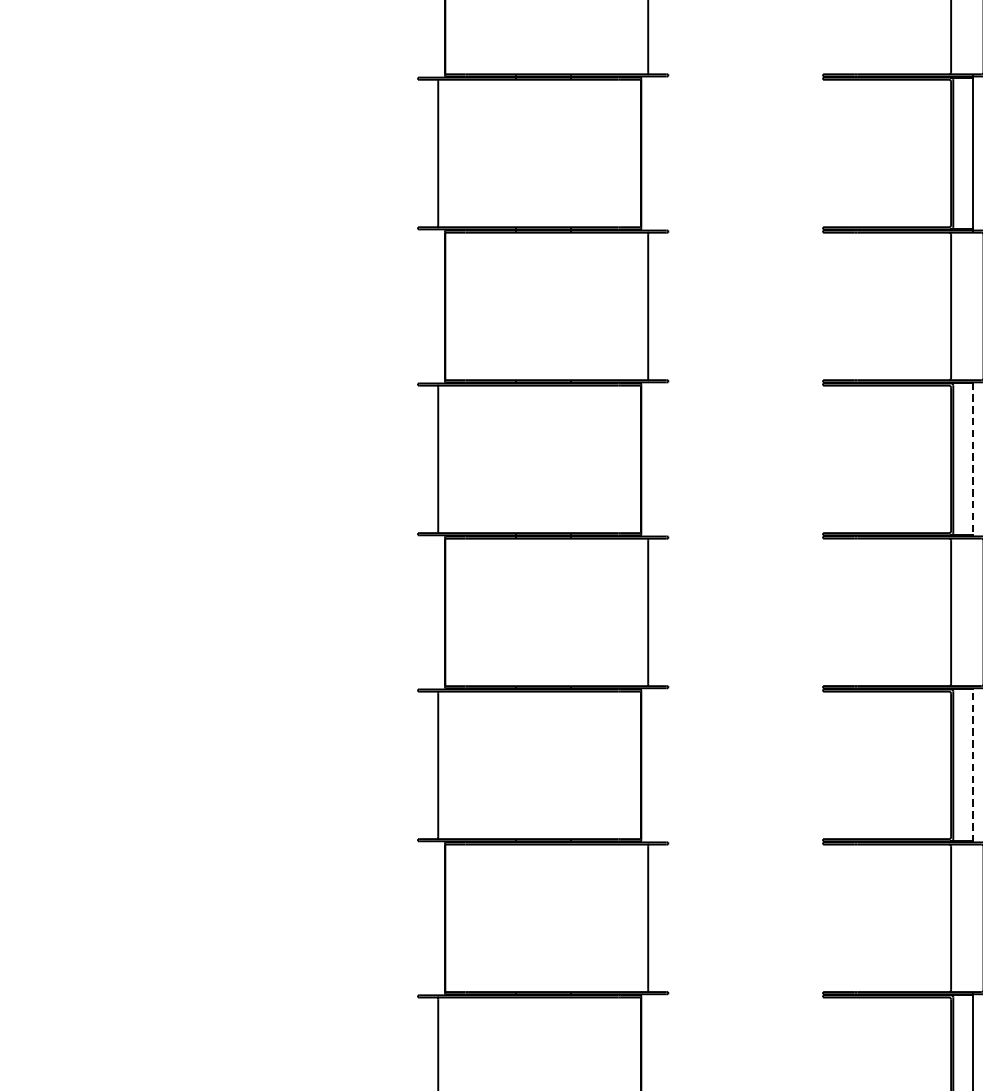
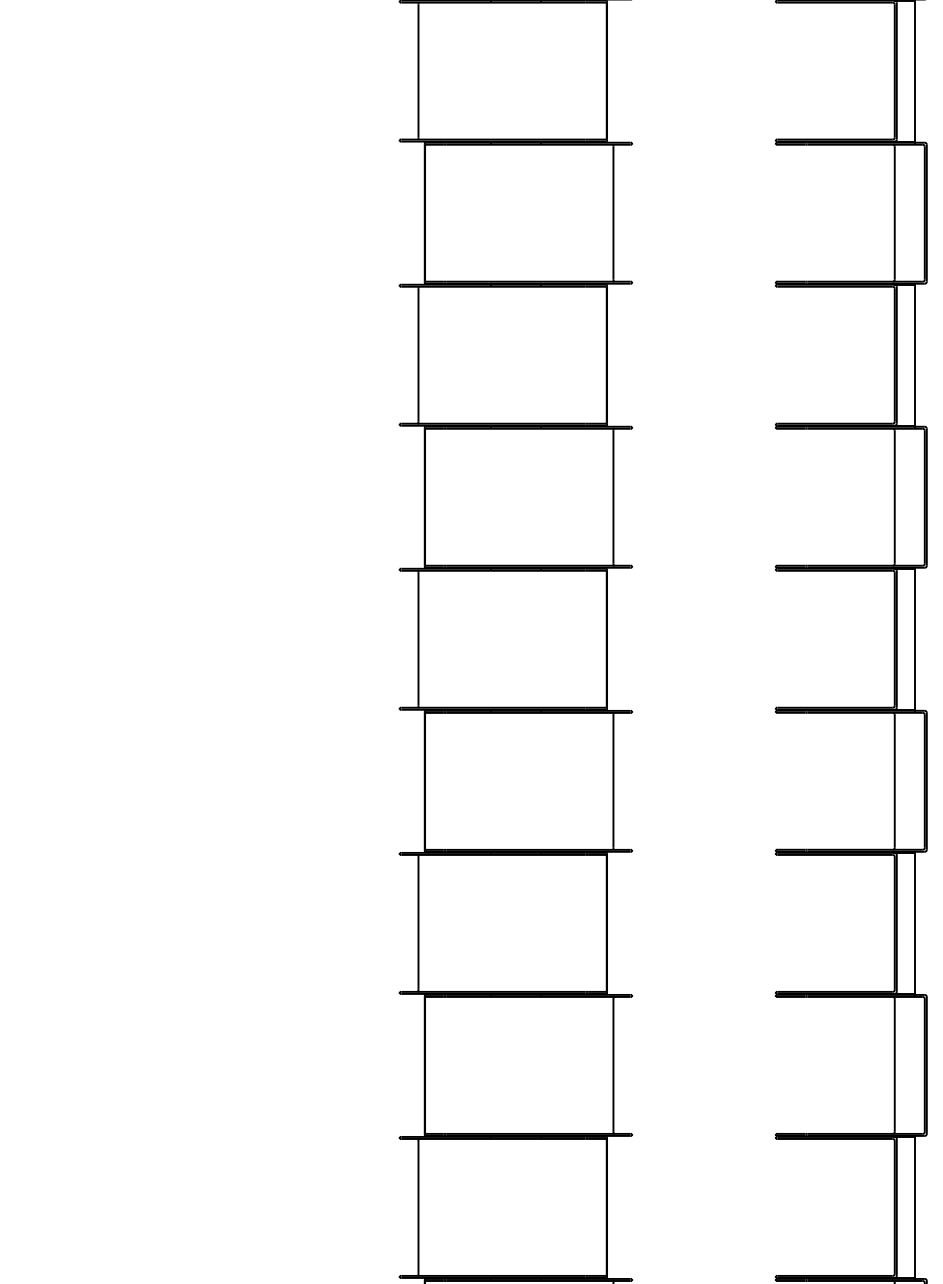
line: (973, 459) -> (915, 639), dashed -> solid
line: (973, 765) -> (915, 923), dashed -> solid

